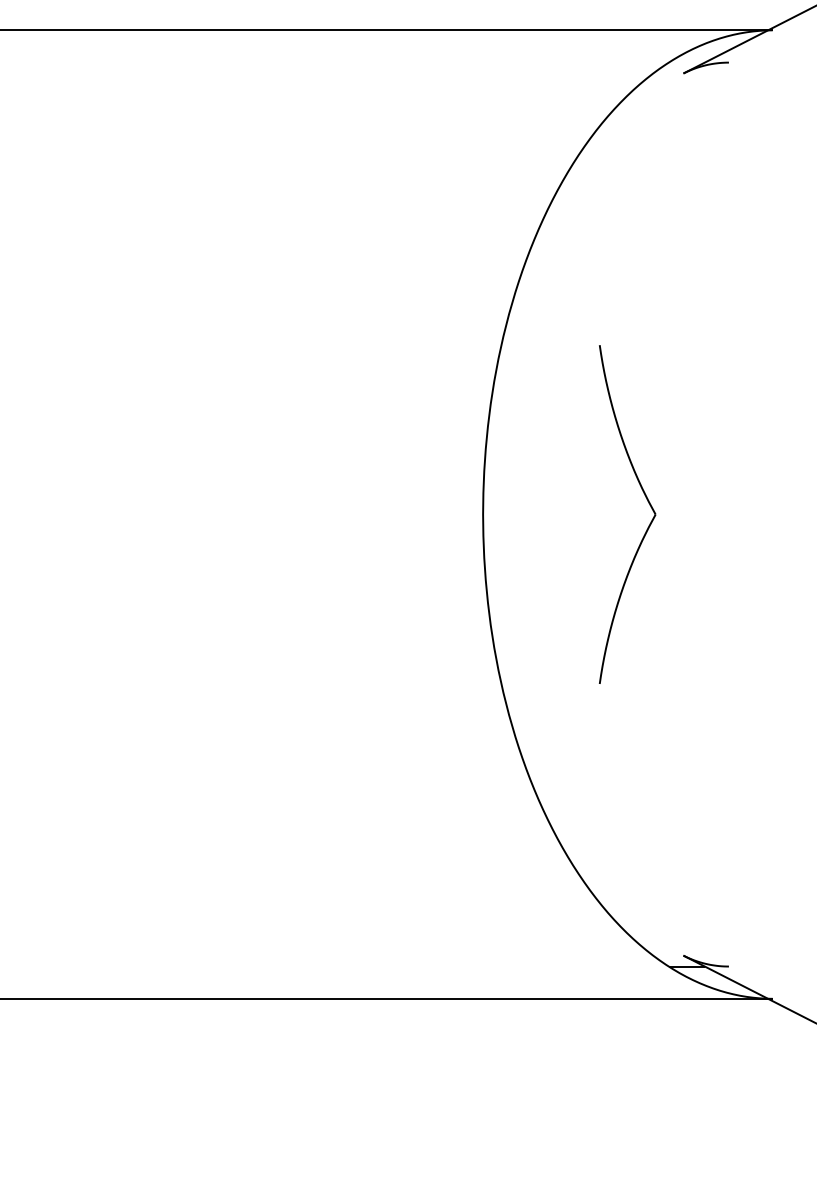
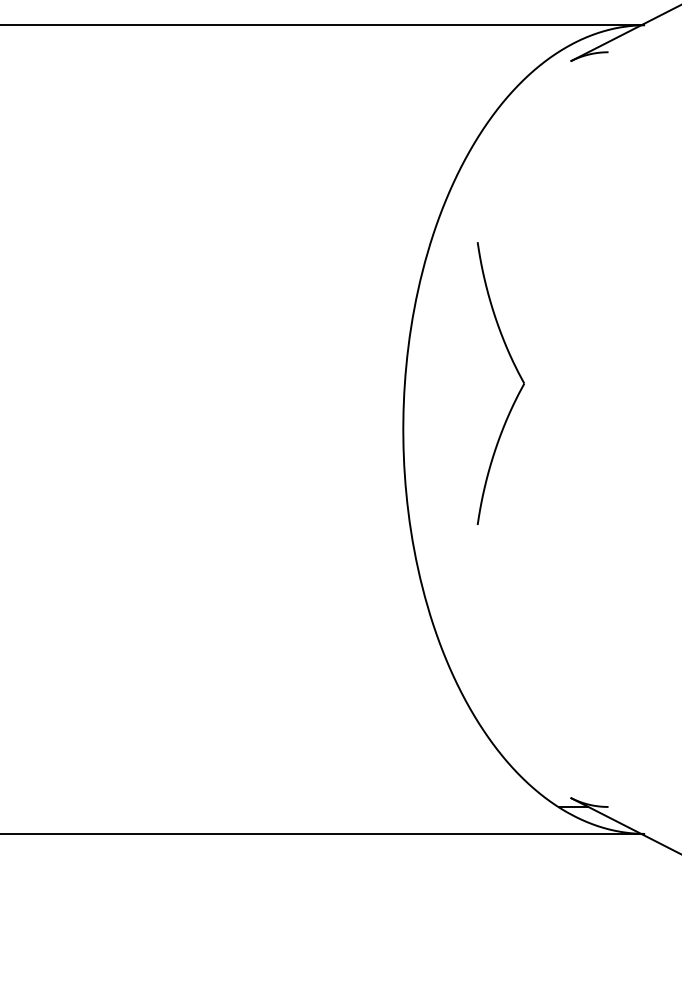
part: (647, 502) -> (517, 373), moved

